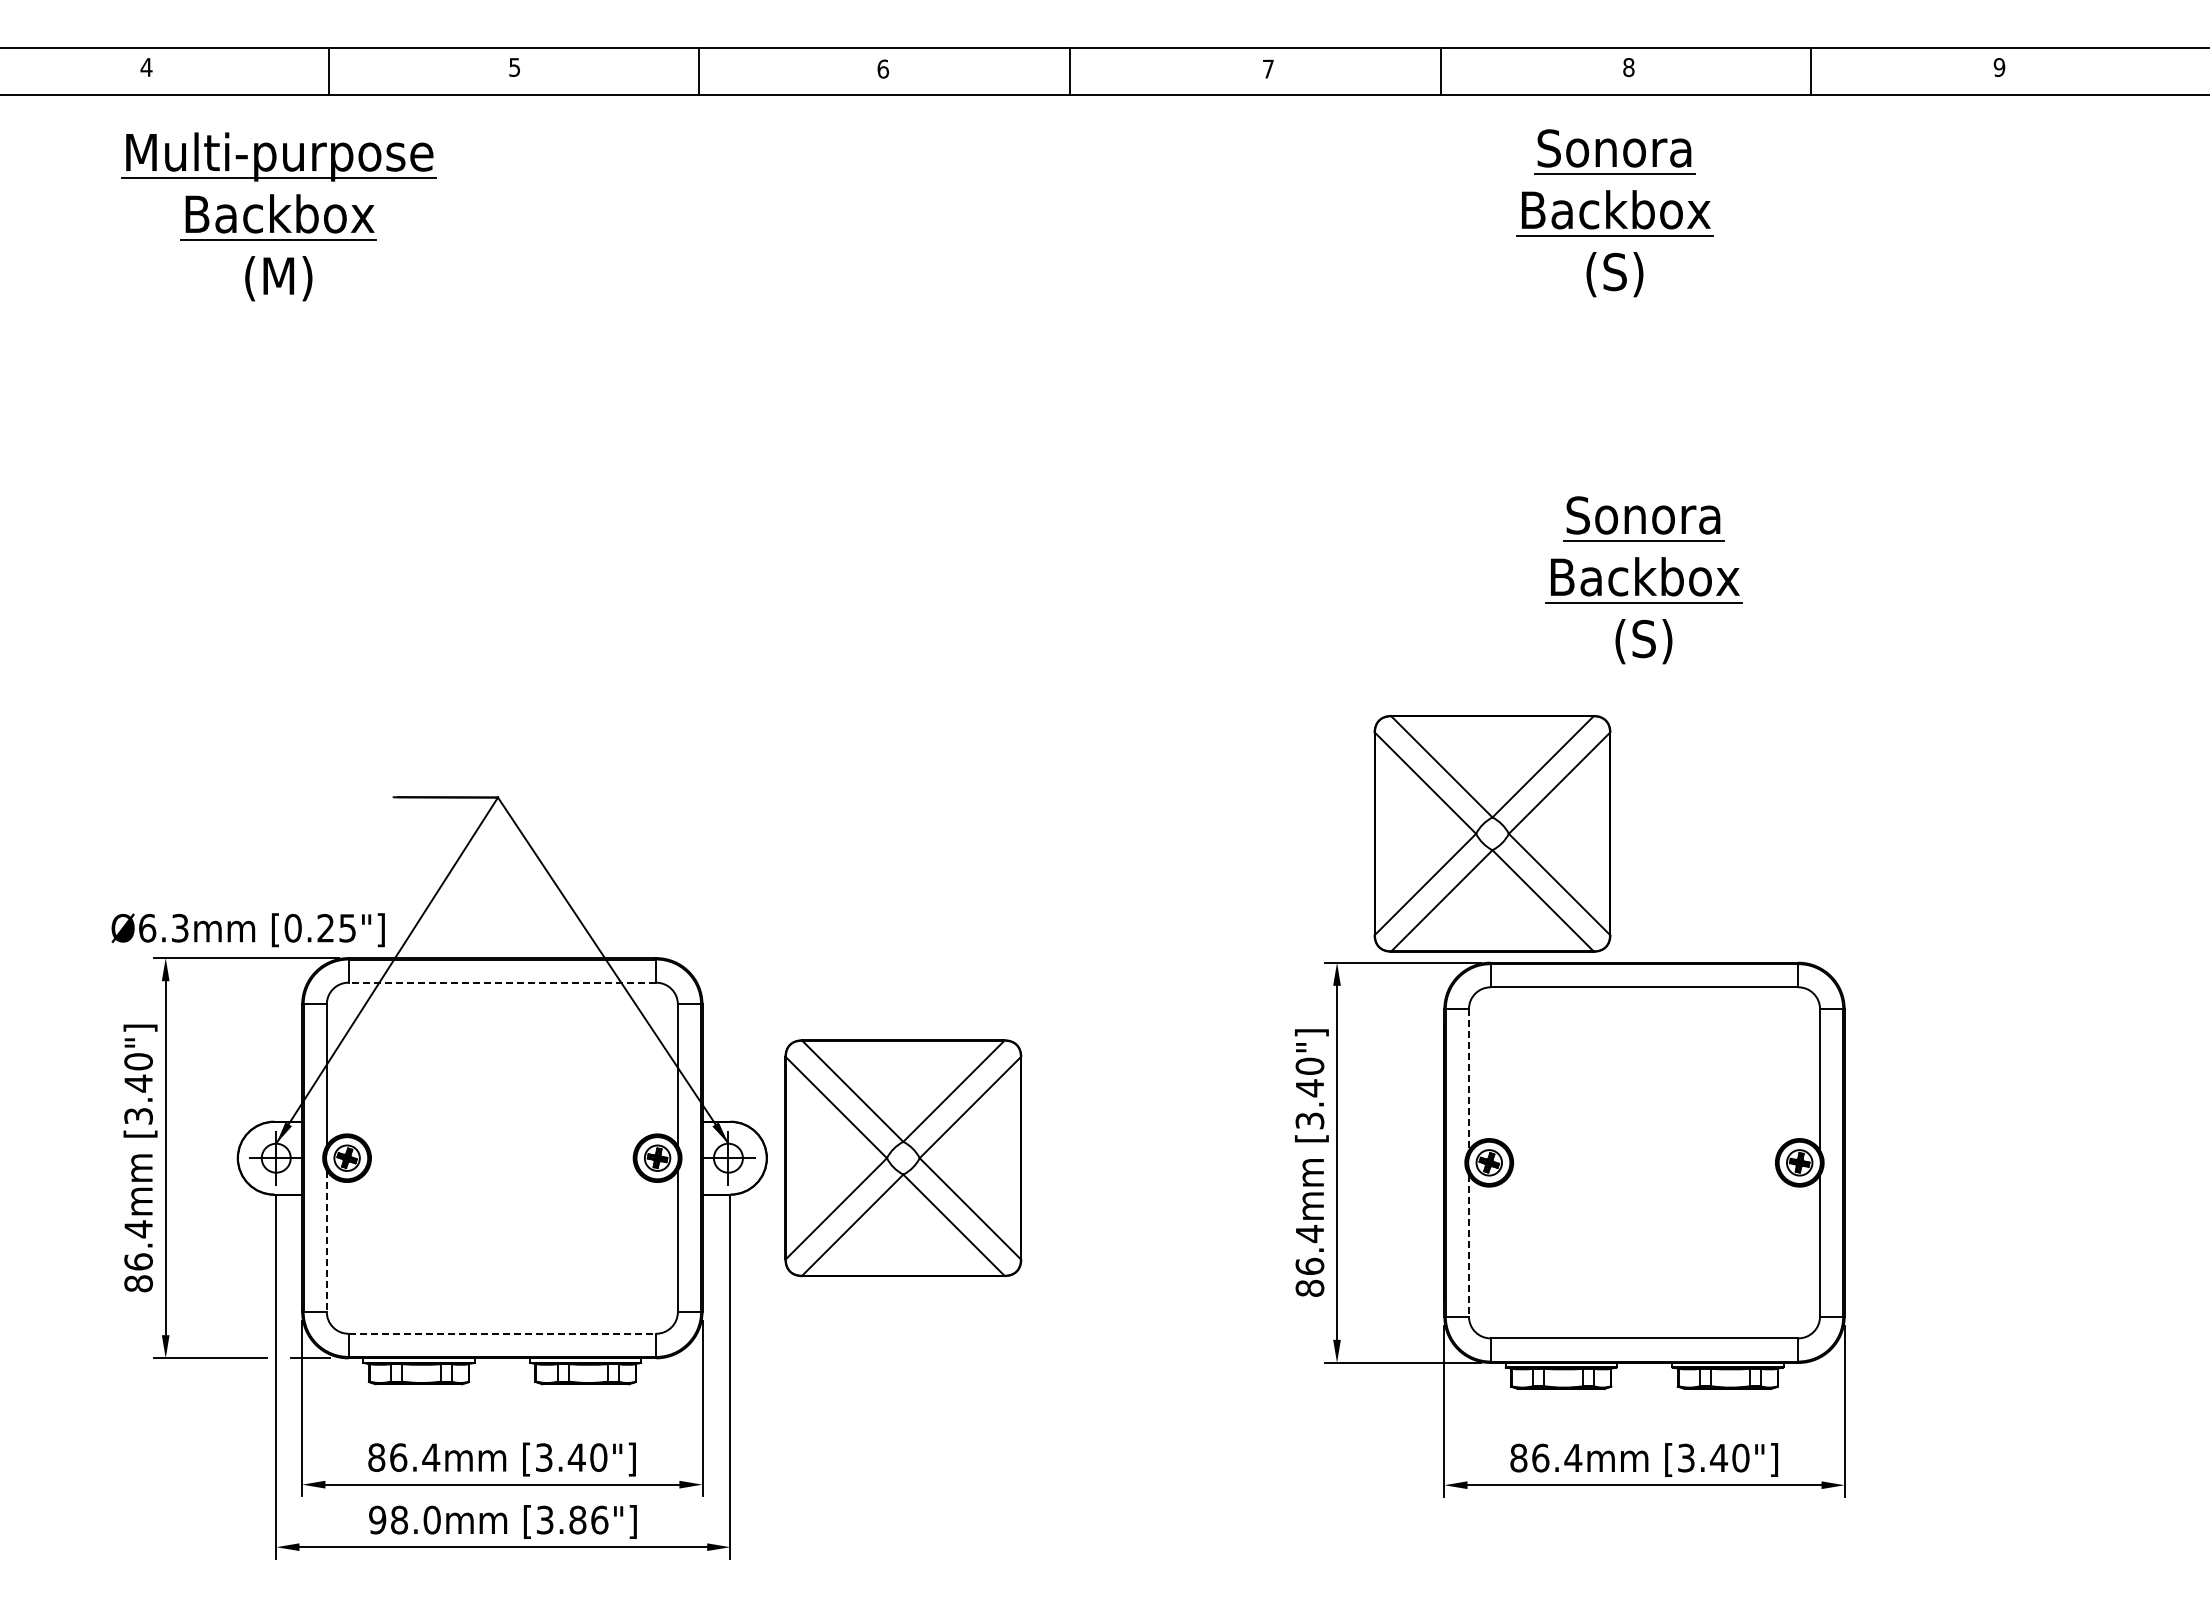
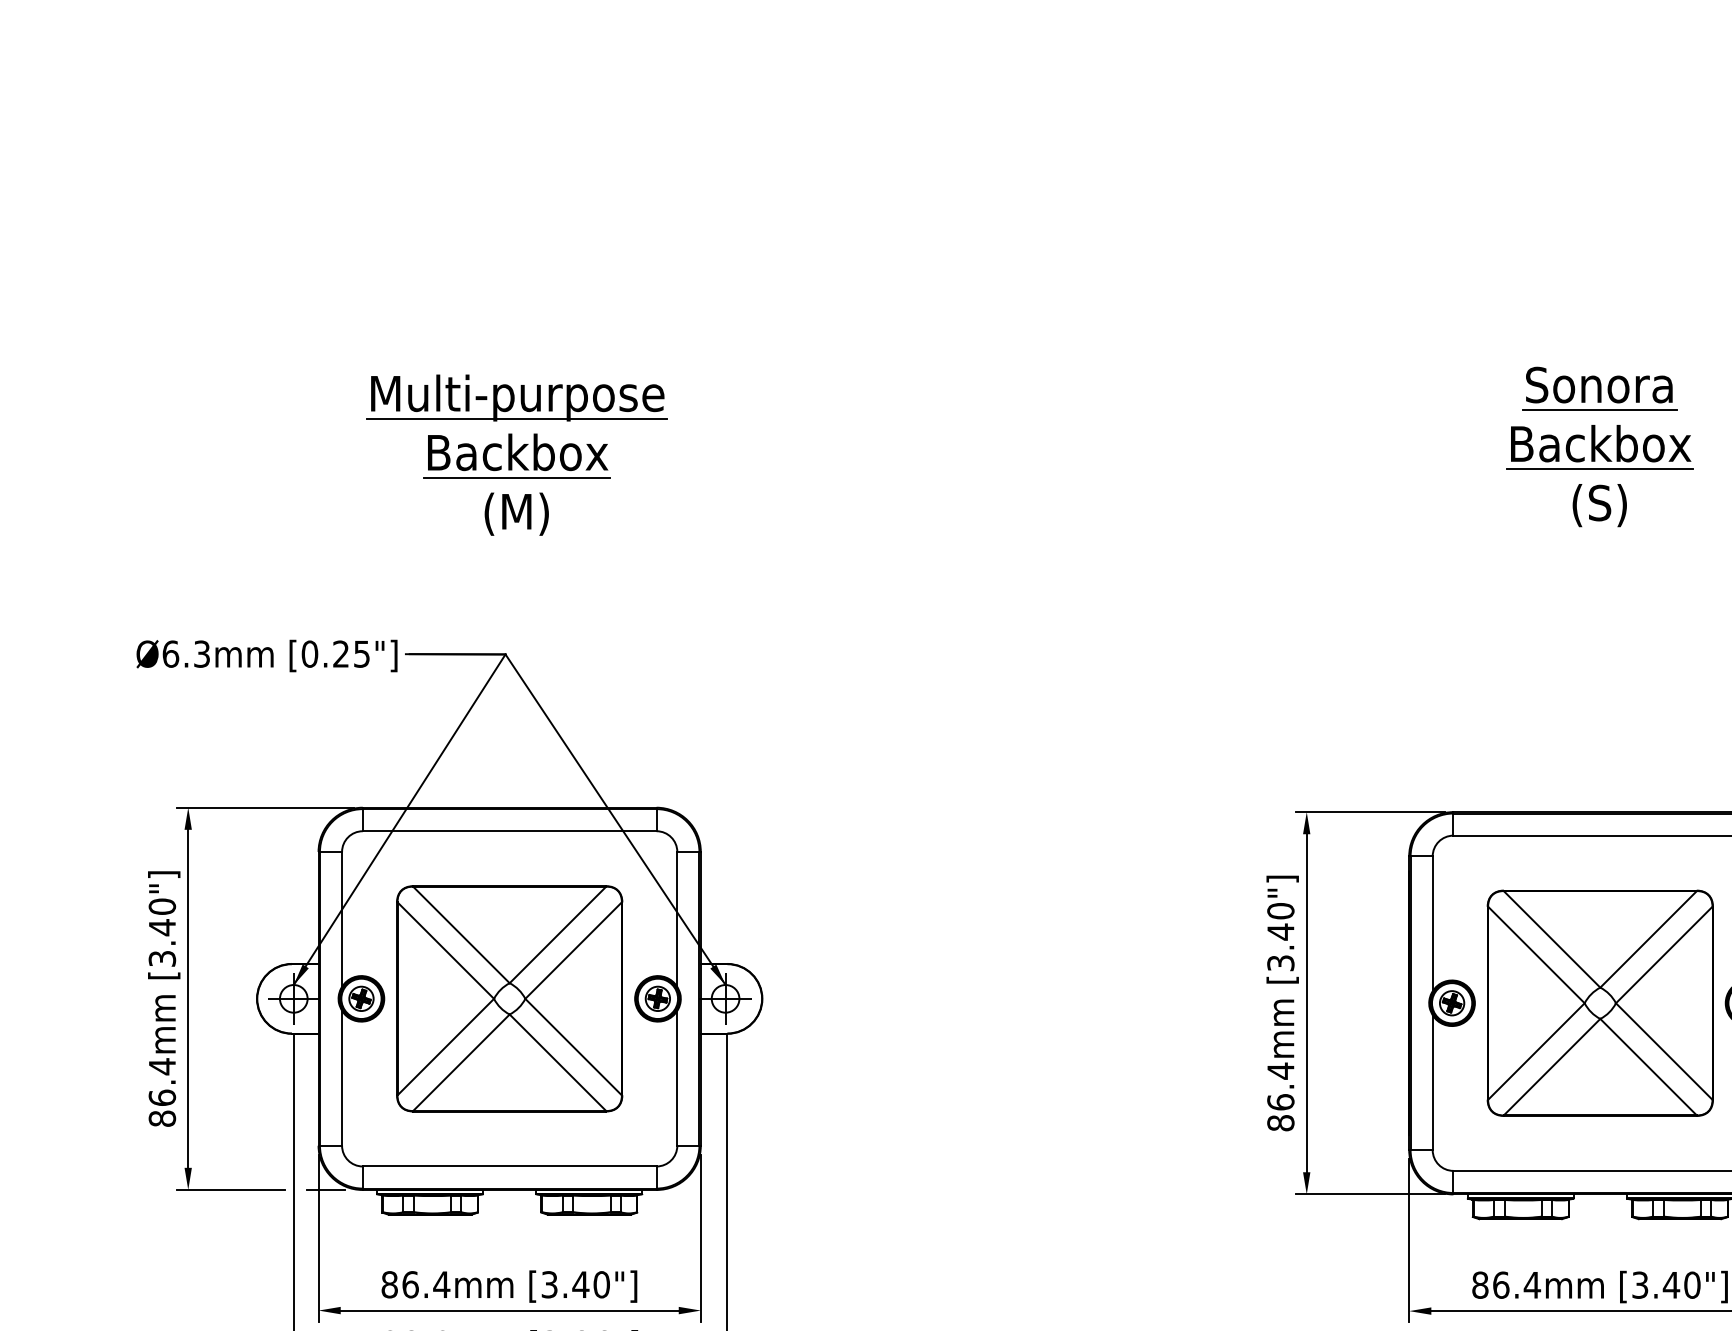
part: (1614, 213) -> (1571, 96), removed
part: (278, 216) -> (516, 454), moved
part: (1492, 833) -> (1600, 1002), moved
text: (247, 930) -> (266, 656), moved
line: (502, 982) -> (509, 831), dashed -> solid
line: (1468, 1079) -> (1432, 923), dashed -> solid
part: (903, 1158) -> (509, 999), moved
line: (326, 1241) -> (341, 1078), dashed -> solid
line: (1468, 1246) -> (1432, 1083), dashed -> solid
line: (502, 1333) -> (509, 1166), dashed -> solid

